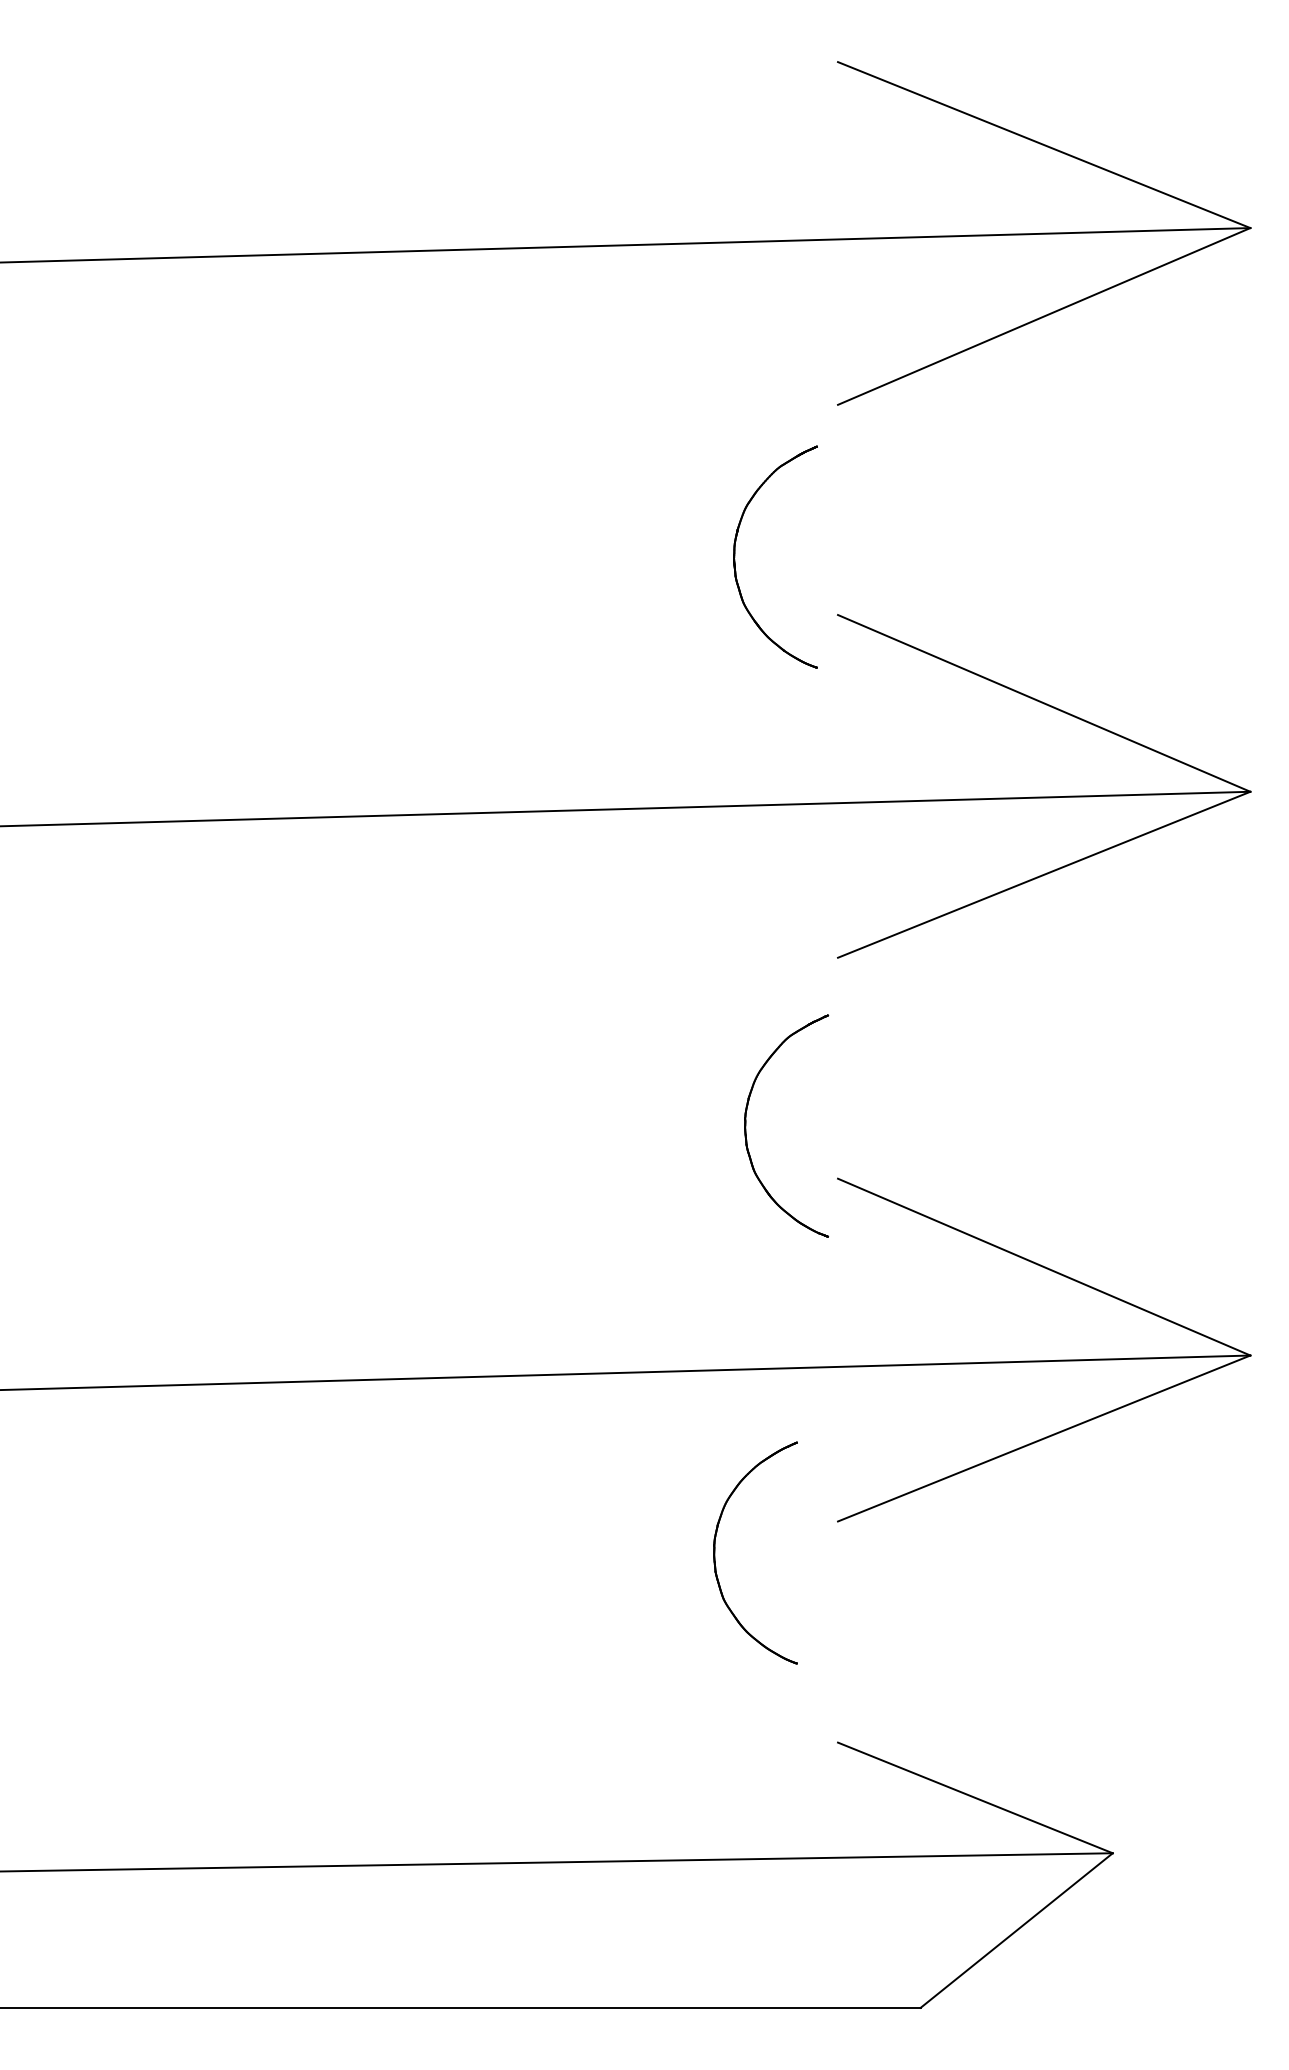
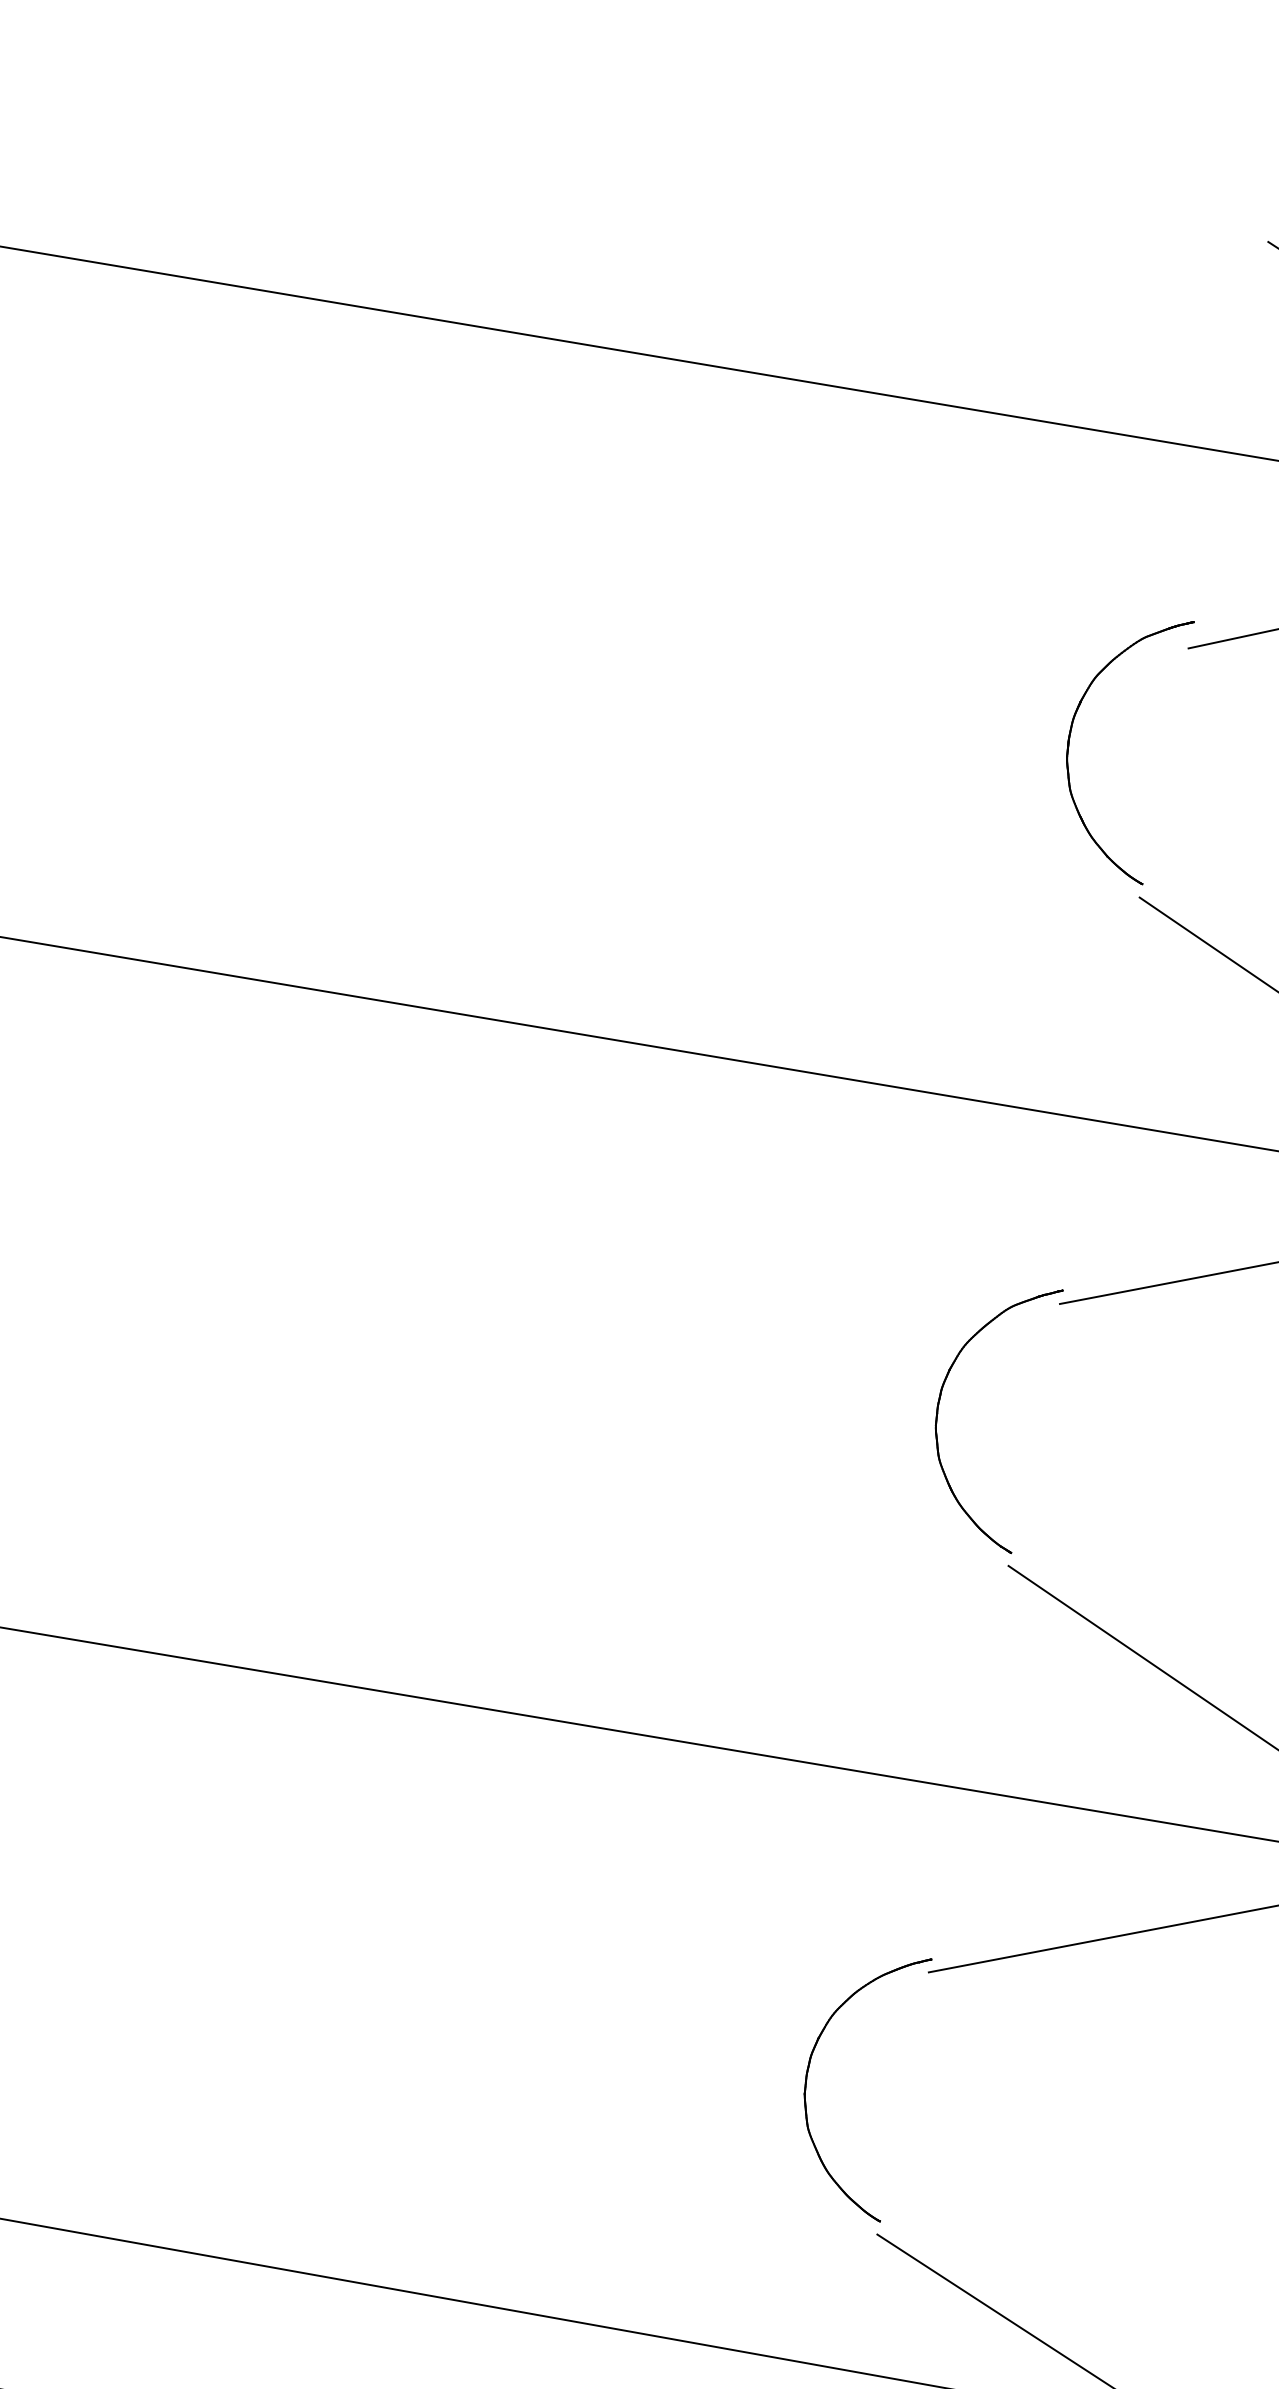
part: (735, 556) -> (1071, 733), moved
part: (746, 1125) -> (940, 1402), moved
part: (715, 1552) -> (809, 2070), moved

